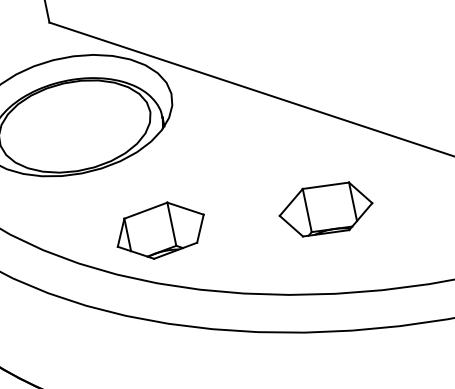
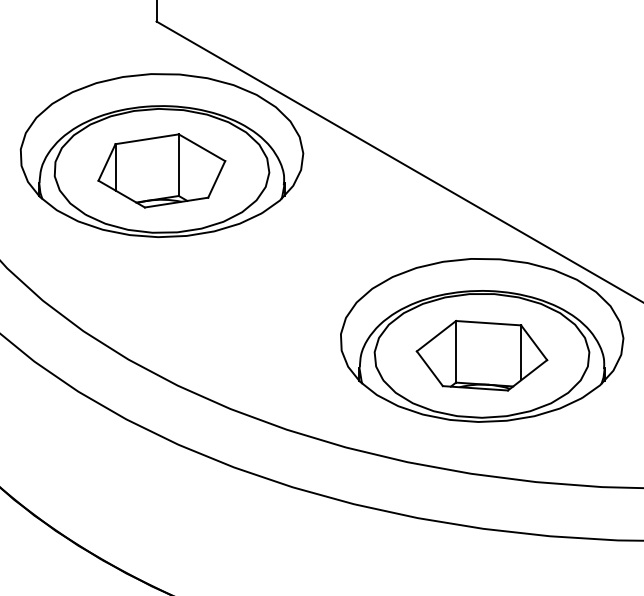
part: (324, 198) -> (482, 340), added
part: (160, 230) -> (161, 170), moved

